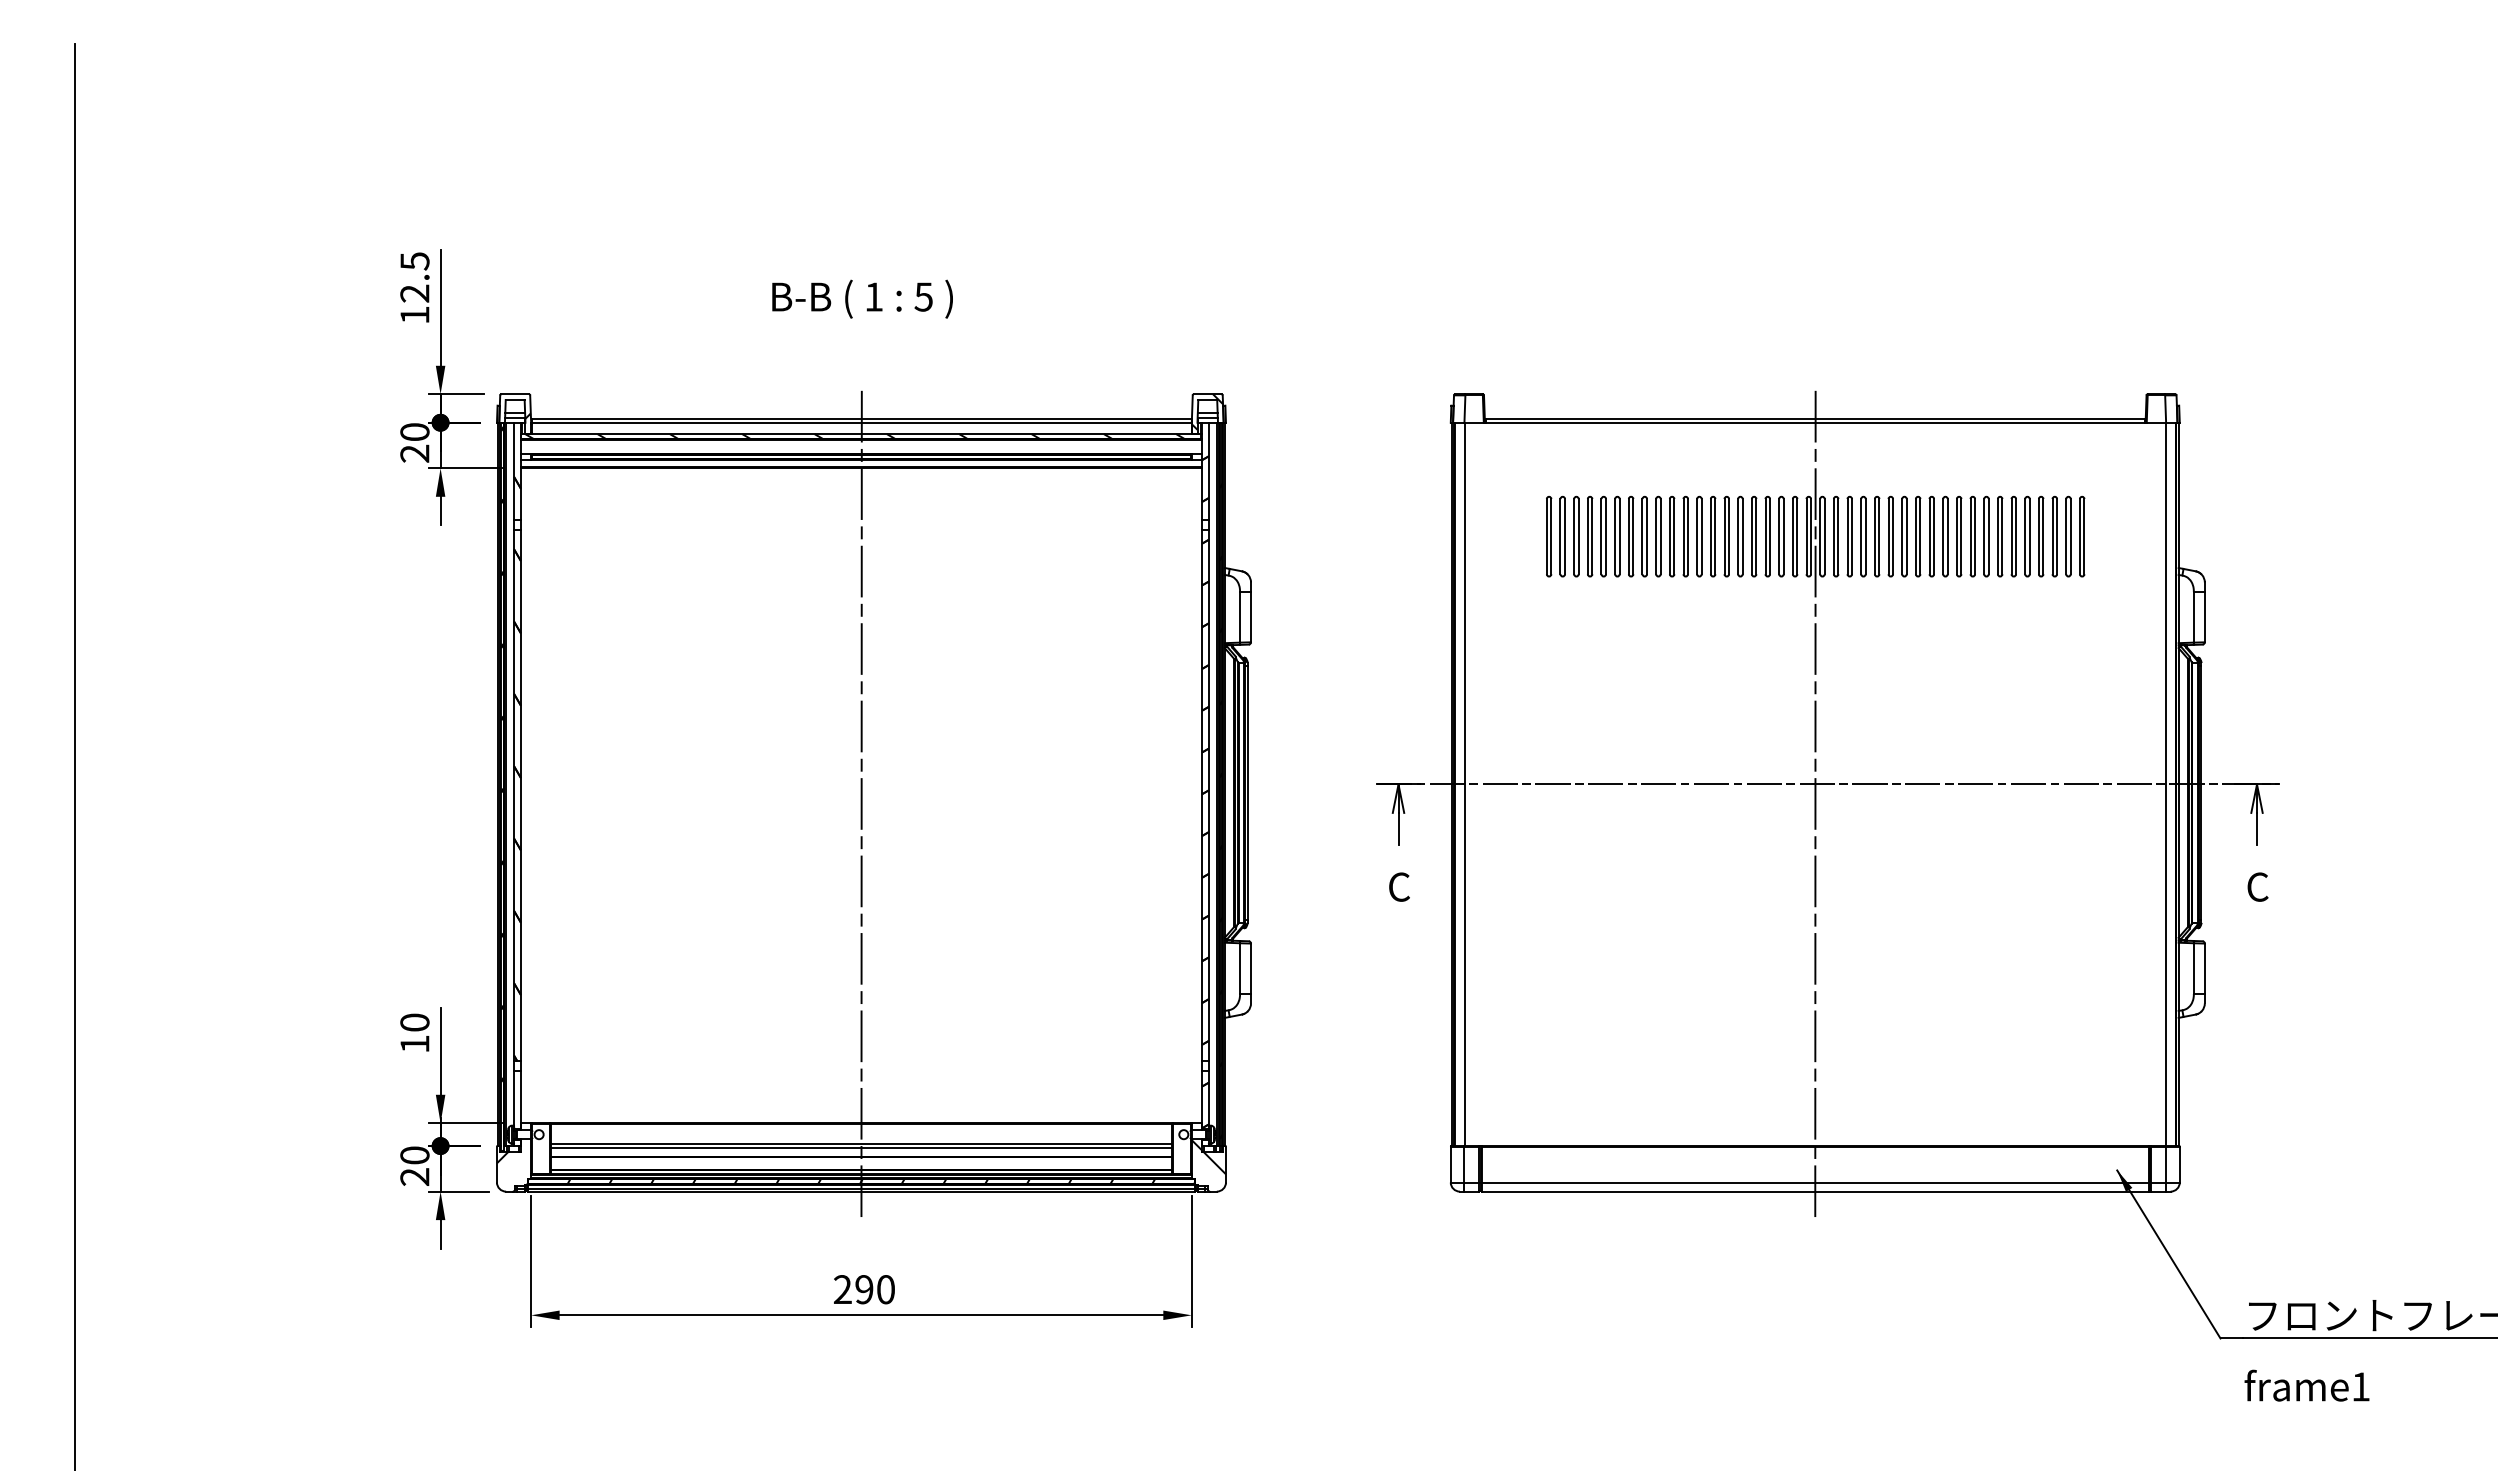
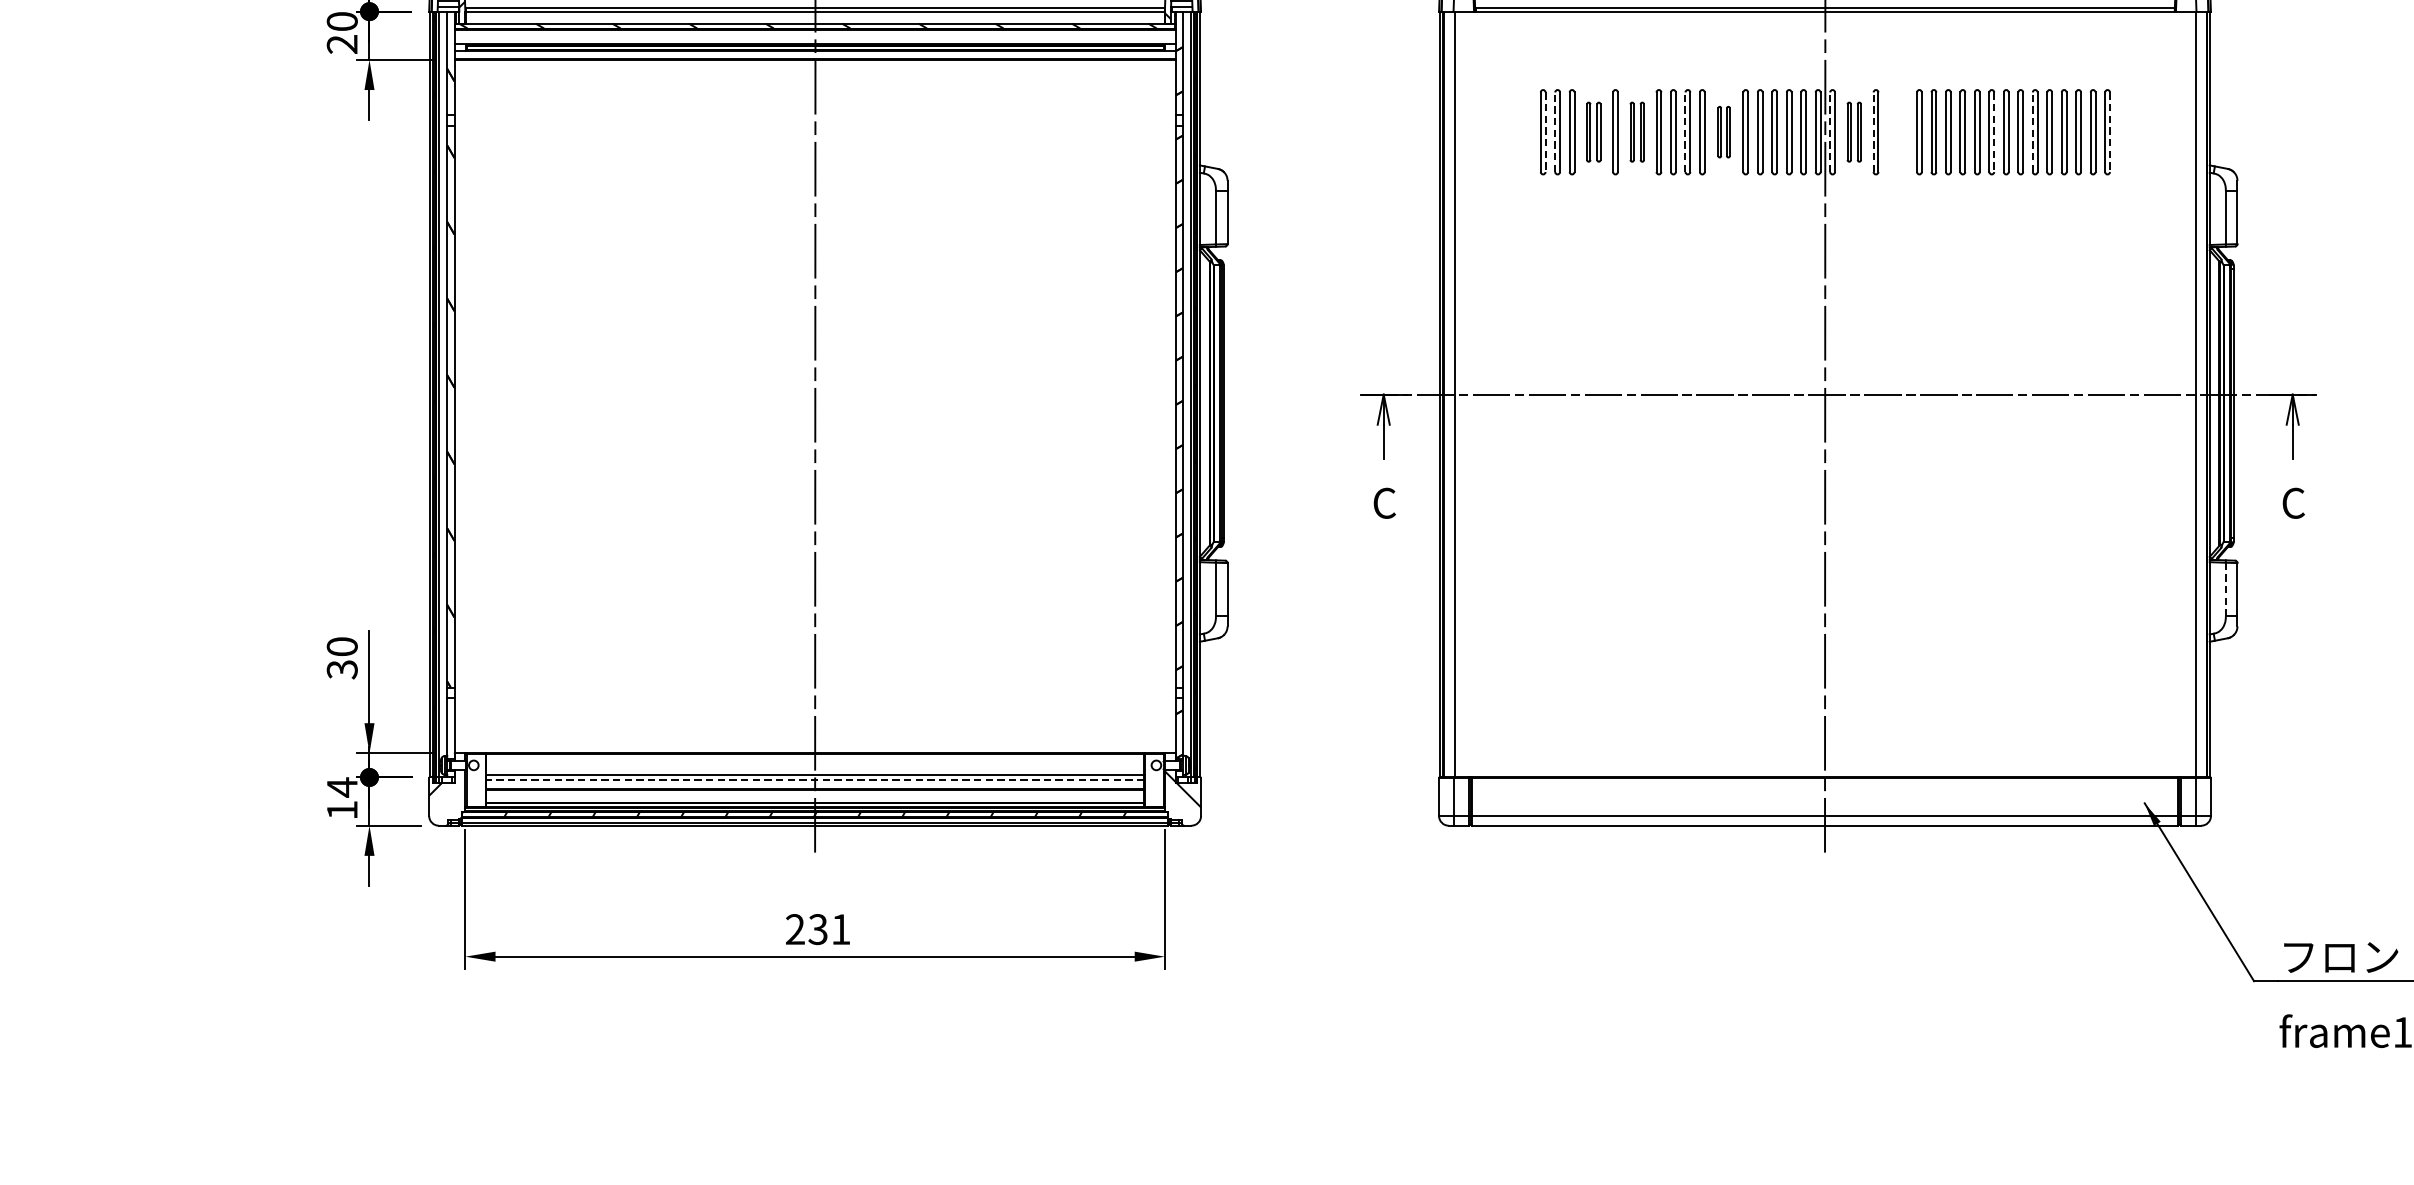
line: (1551, 536) -> (1545, 132), solid -> dashed
line: (1560, 536) -> (1555, 132), solid -> dashed
part: (1596, 536) -> (1593, 132), size x0.7
part: (1637, 536) -> (1636, 132), size x0.7
line: (1683, 536) -> (1685, 132), solid -> dashed
part: (1719, 536) -> (1723, 132), size x0.6
line: (1820, 536) -> (1830, 132), solid -> dashed
part: (1842, 536) -> (1853, 132), size x0.7
line: (1861, 536) -> (1873, 132), solid -> dashed
part: (1883, 536) -> (1897, 132), removed
line: (1975, 536) -> (1994, 132), solid -> dashed
line: (2011, 536) -> (2032, 132), solid -> dashed
line: (2084, 536) -> (2110, 132), solid -> dashed
line: (2193, 969) -> (2225, 590), solid -> dashed
text: (414, 1044) -> (341, 669), 10 -> 30
line: (861, 1148) -> (815, 780), solid -> dashed
text: (414, 1165) -> (341, 798), 20 -> 14
text: (874, 1289) -> (828, 929), 290 -> 231

